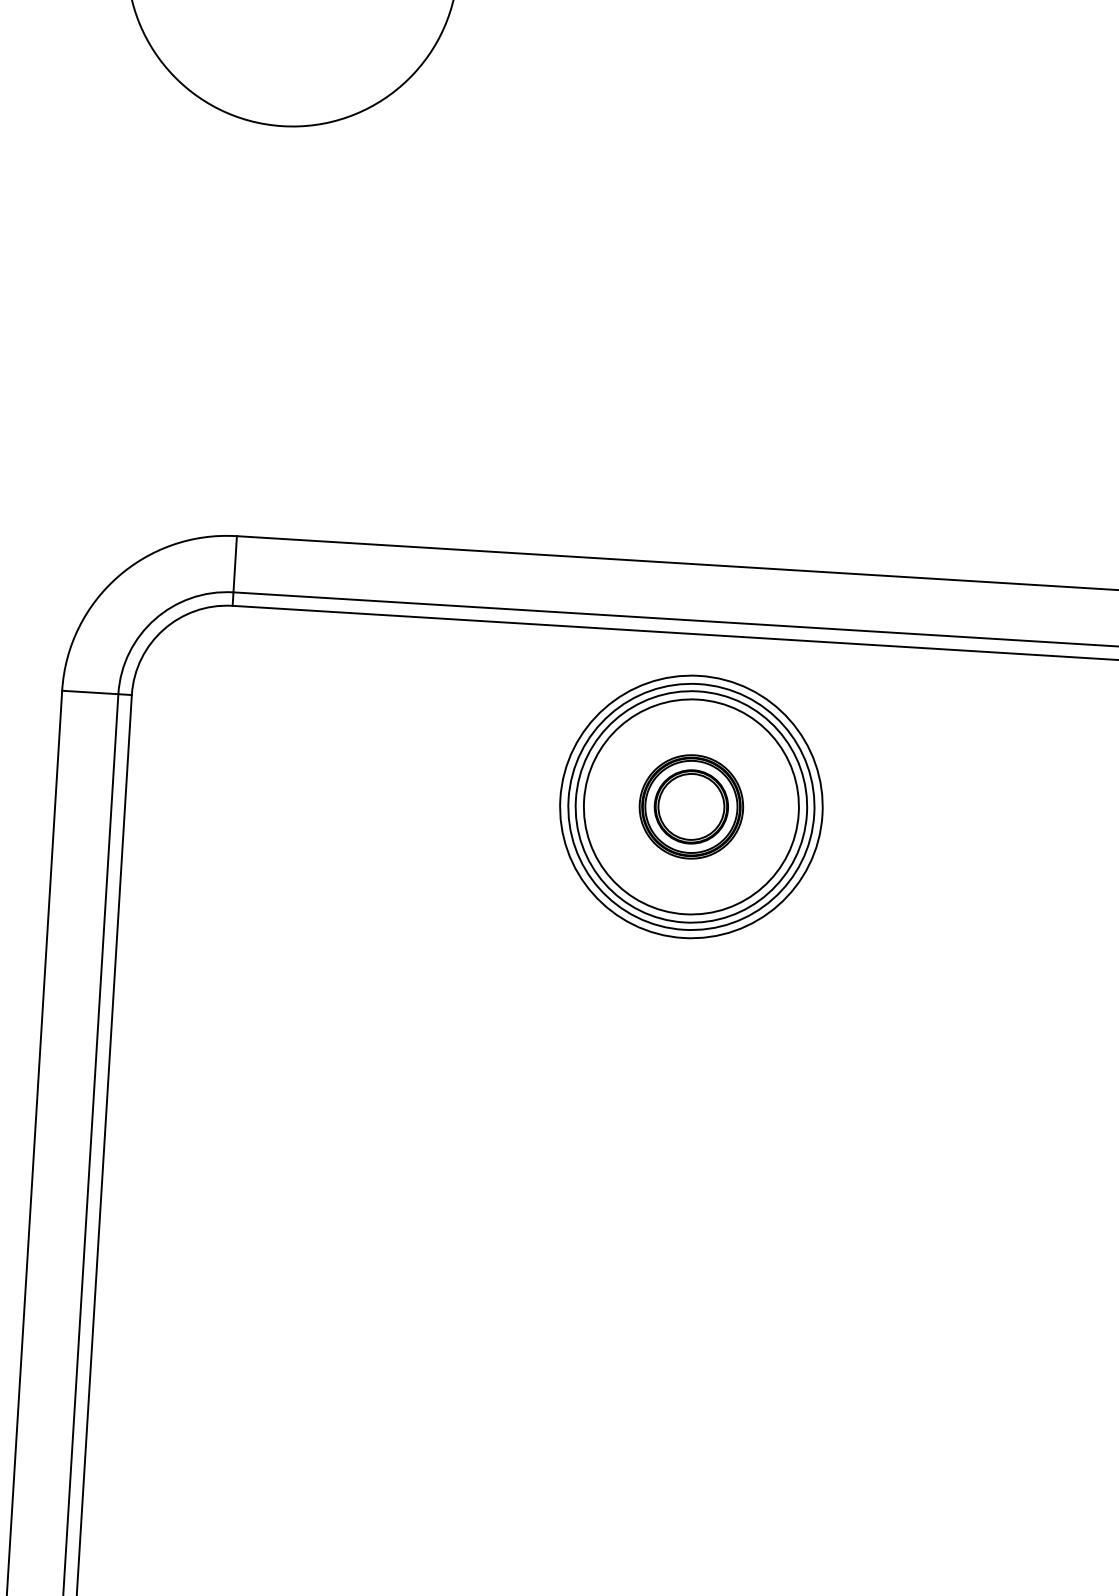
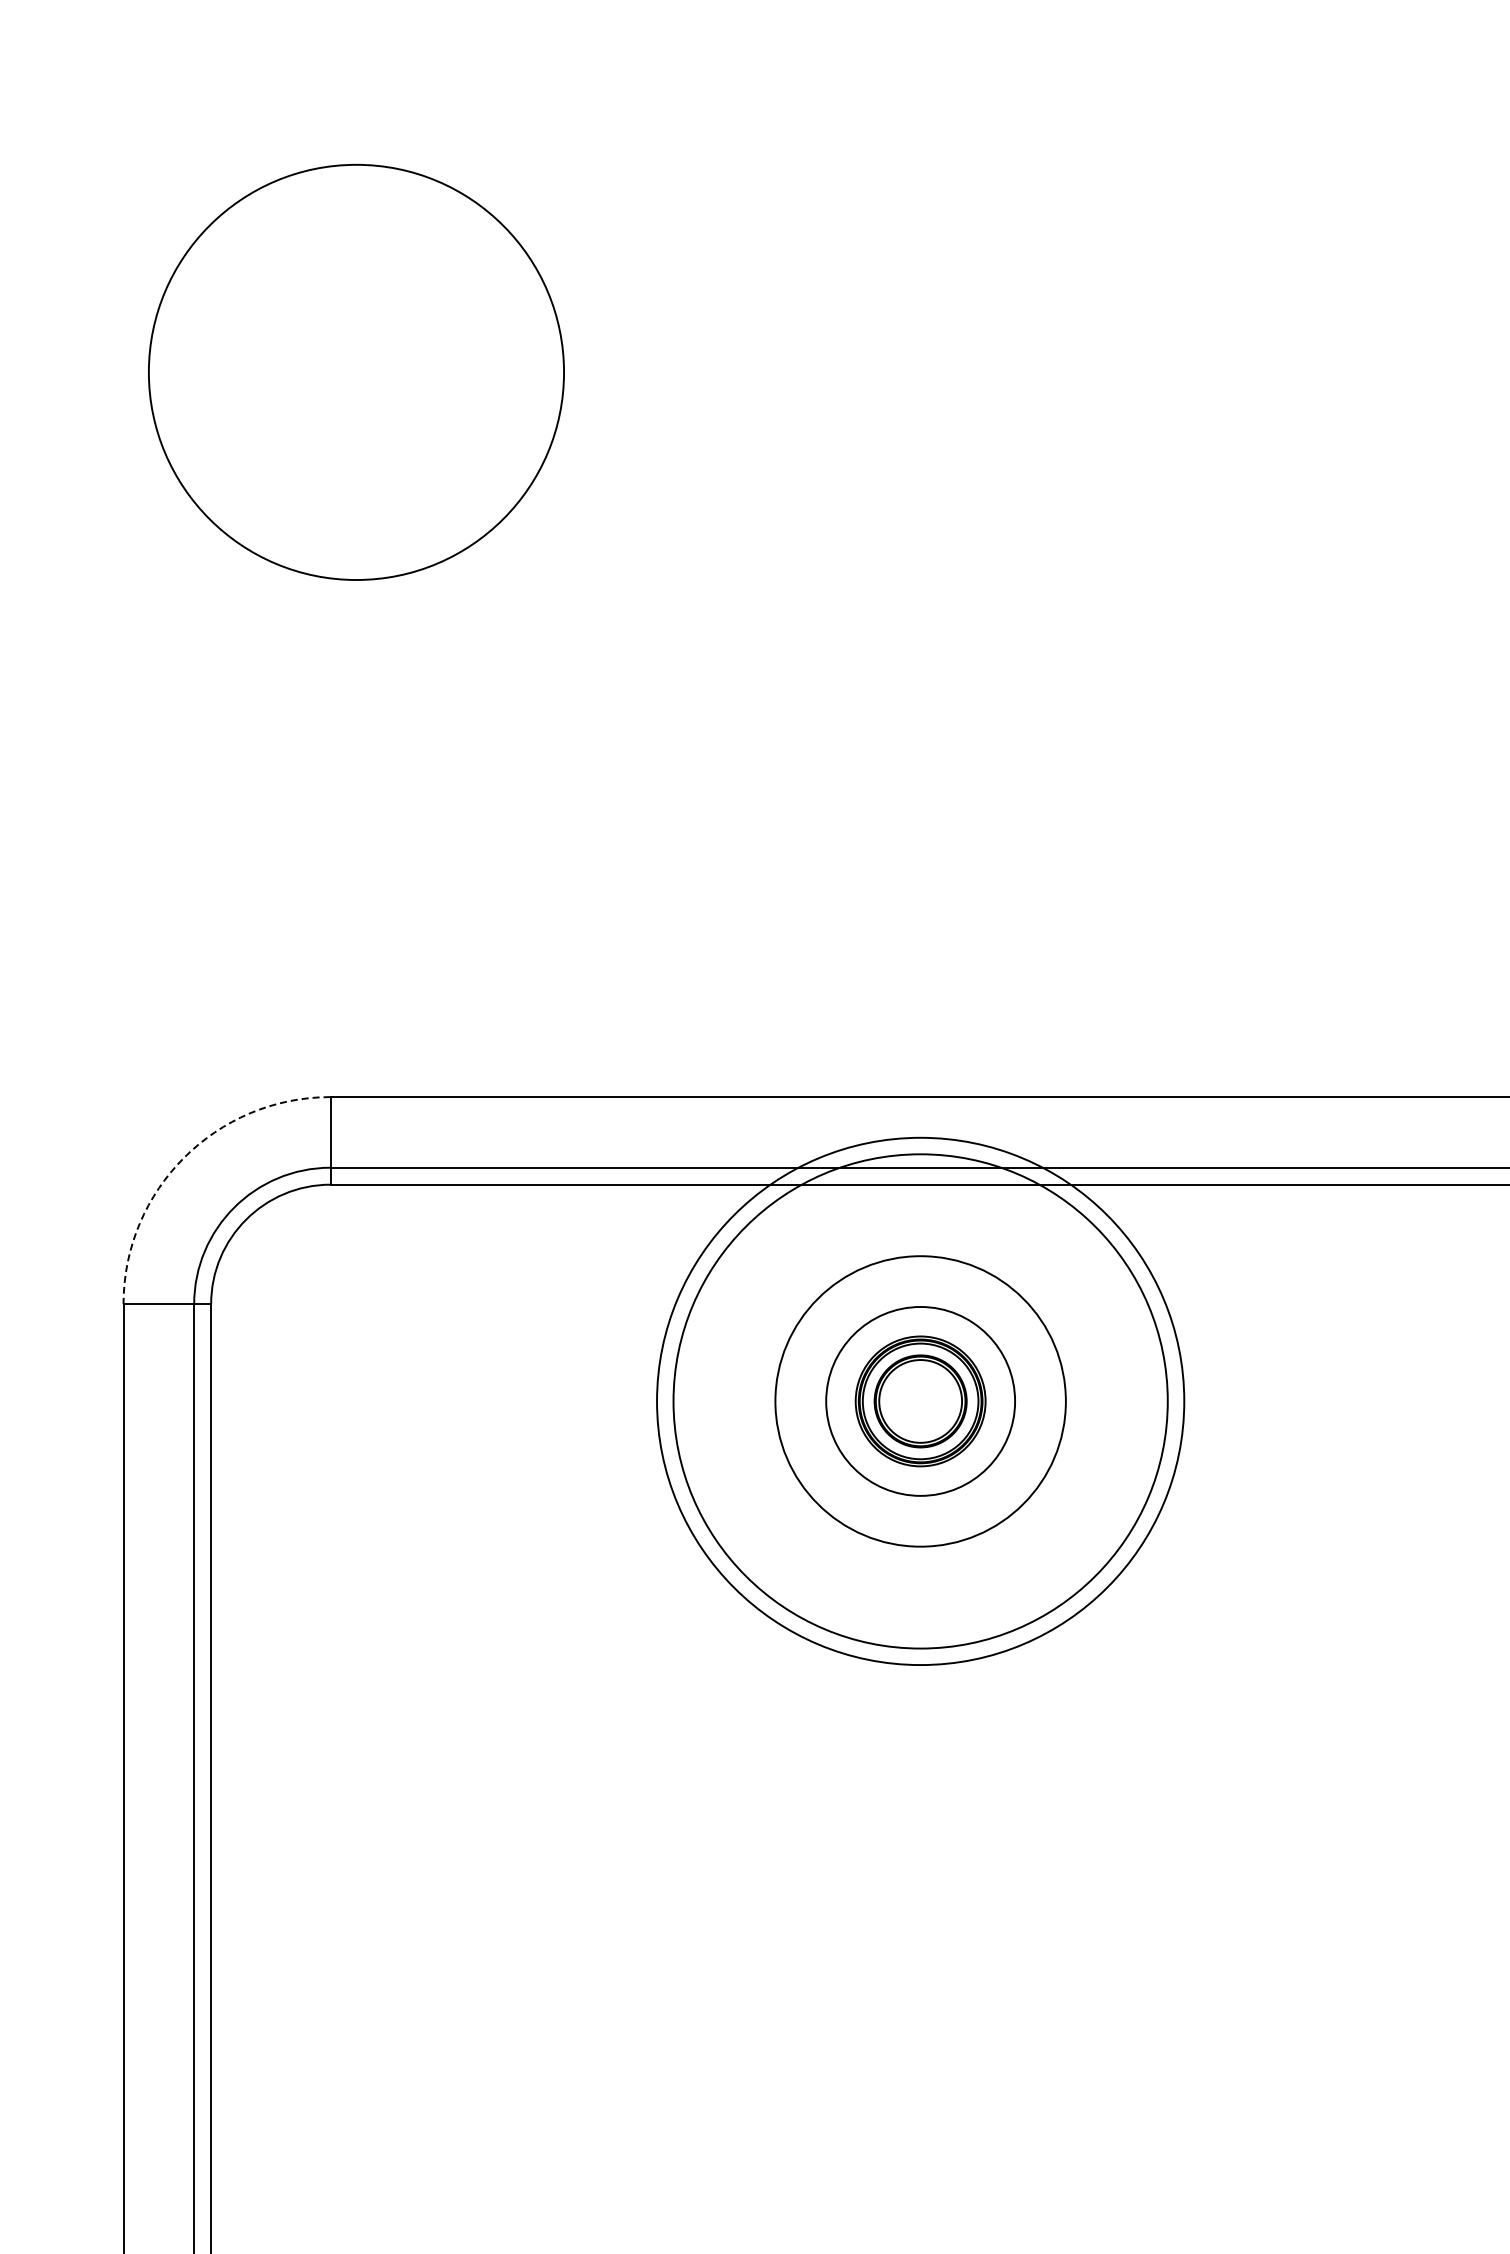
arc: (117, 577) -> (184, 1157), solid -> dashed
circle: (691, 806) -> (920, 1400), size x1.6
circle: (691, 806) -> (920, 1401), size x0.7
circle: (691, 806) -> (920, 1401), size x1.6

